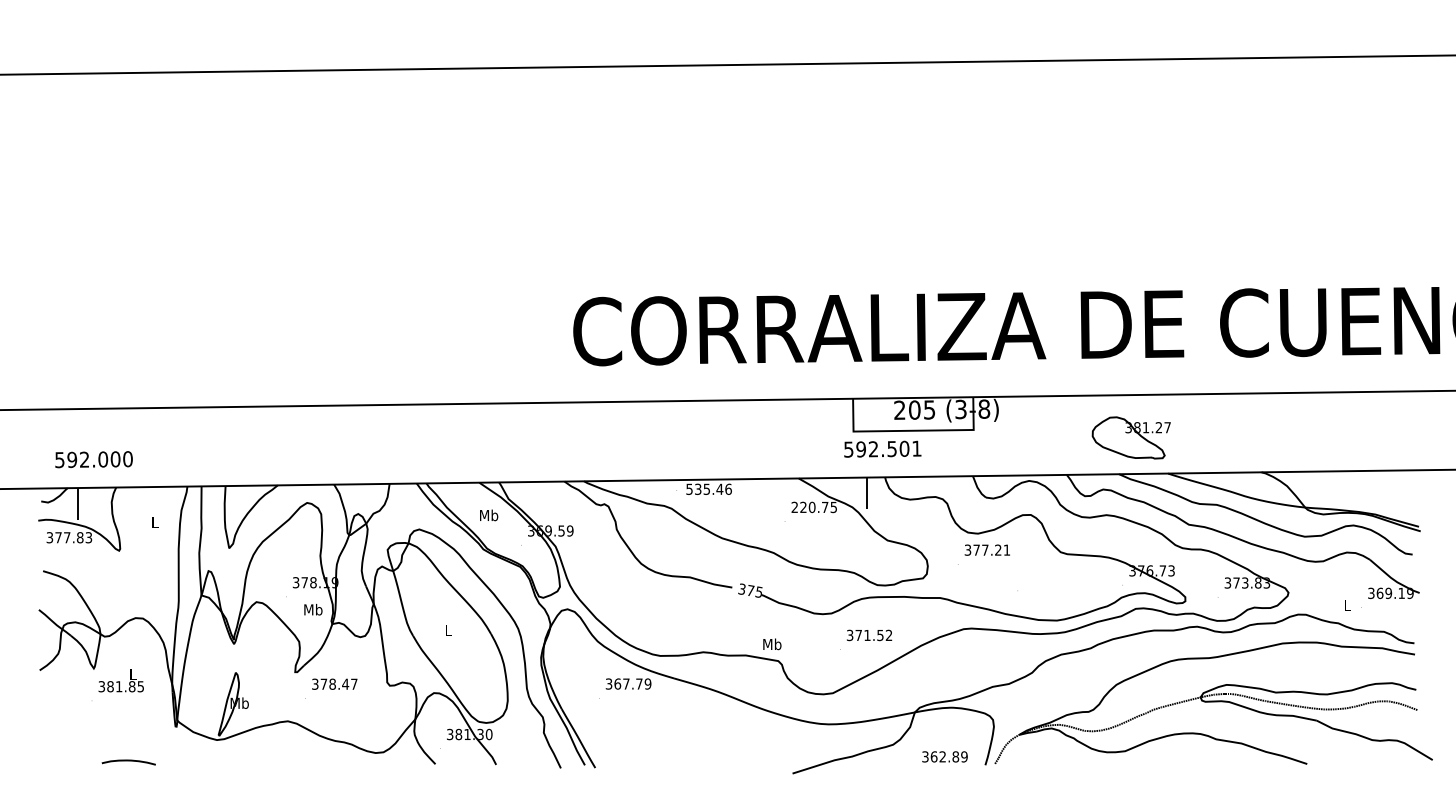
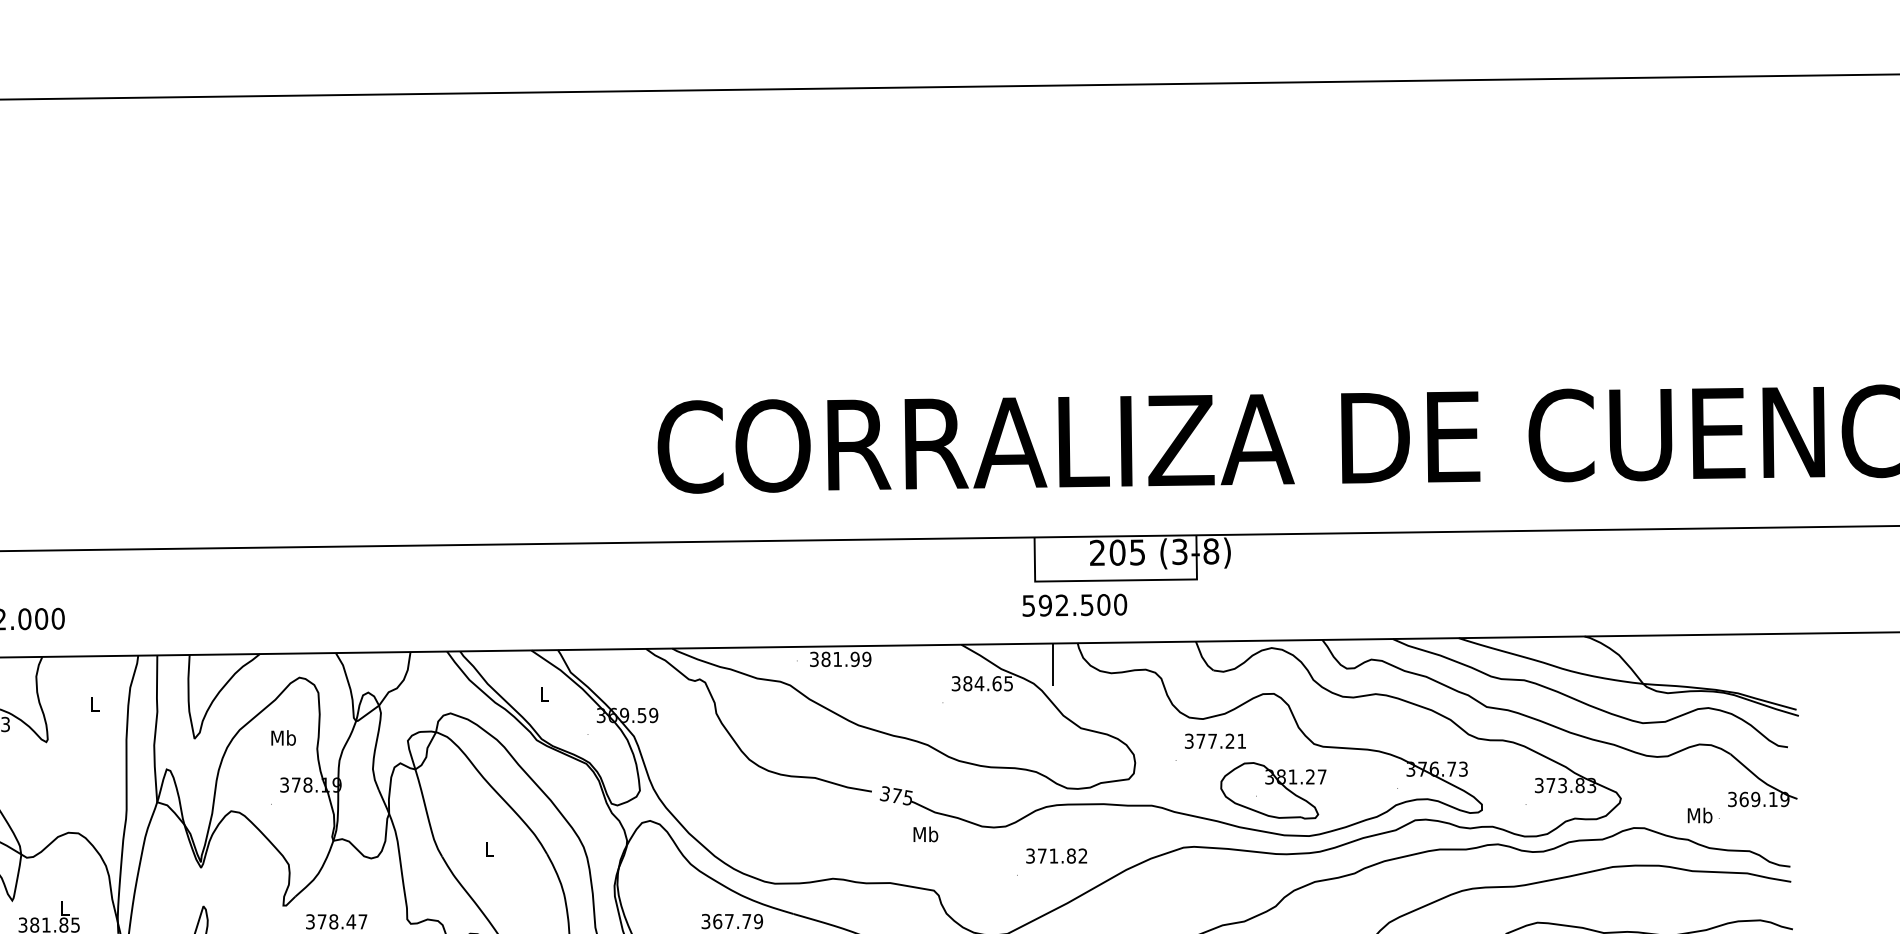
part: (1130, 437) -> (1272, 790), moved
text: (916, 448) -> (1119, 604), 592.501 -> 592.500
text: (708, 488) -> (839, 658), 535.46 -> 381.99
text: (809, 507) -> (975, 683), 220.75 -> 384.65
text: (489, 515) -> (544, 694), Mb -> L
text: (1347, 605) -> (1700, 815), L -> Mb
text: (313, 609) -> (283, 737), moved
text: (880, 635) -> (1071, 856), 371.52 -> 371.82
text: (772, 644) -> (926, 834), moved

